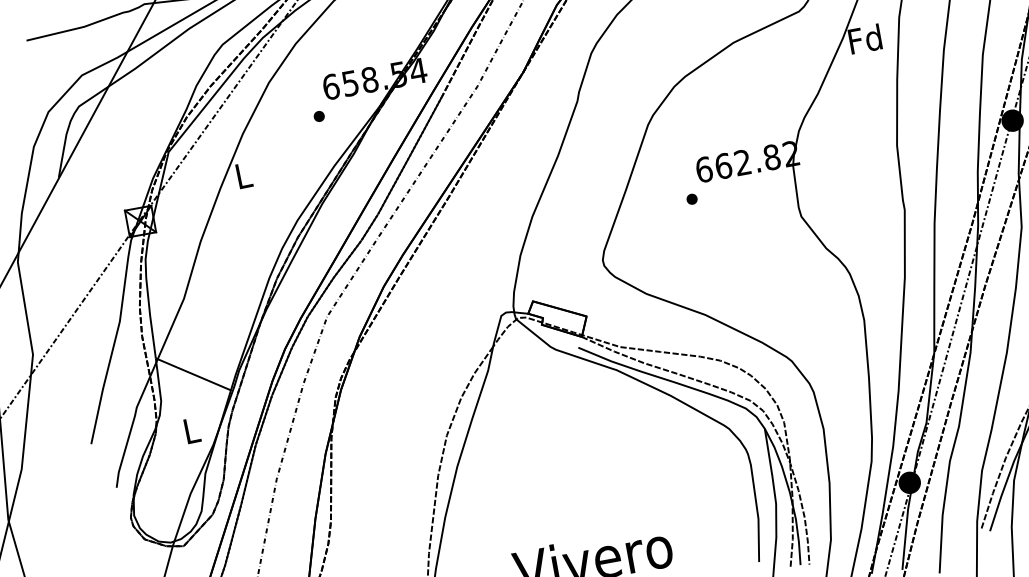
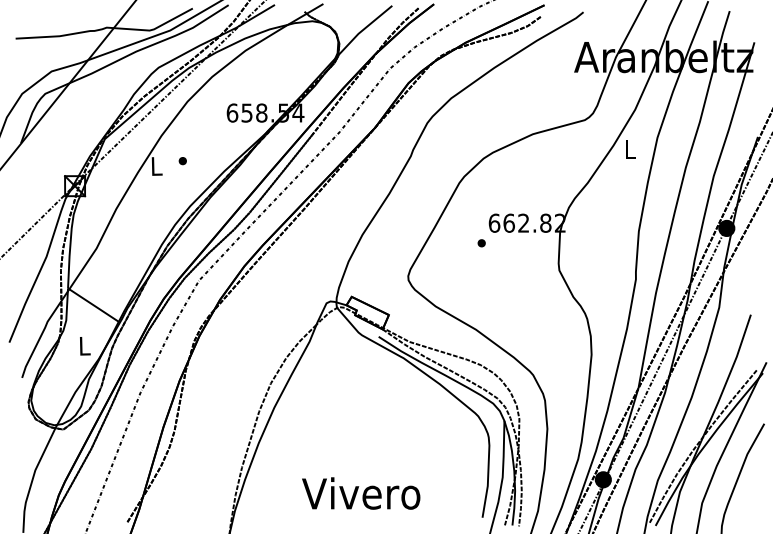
text: (864, 38) -> (629, 148), Fd -> L
part: (318, 117) -> (182, 161), moved

